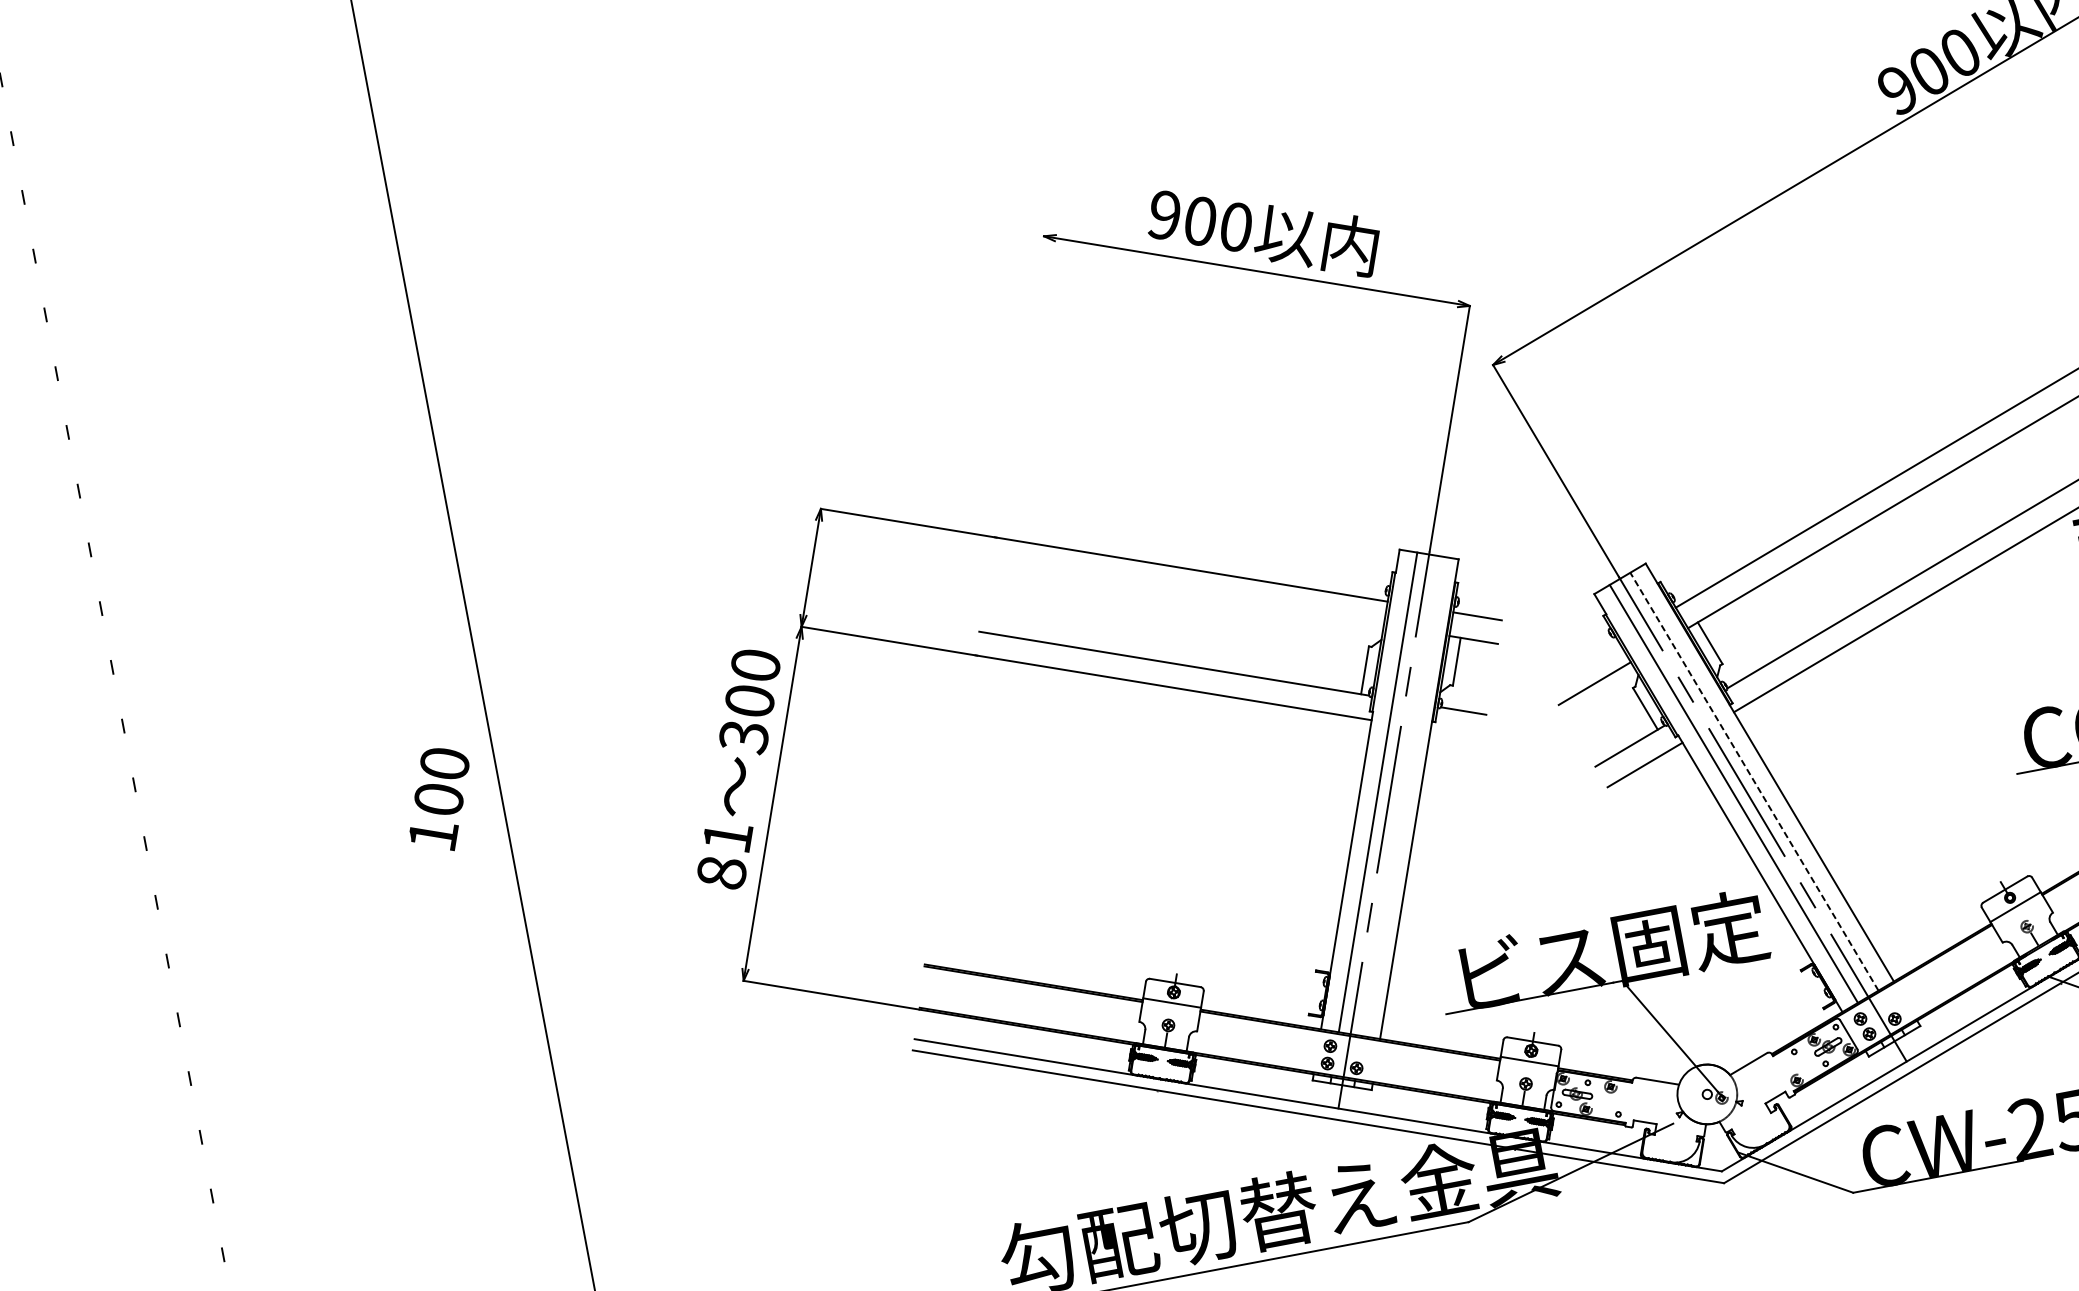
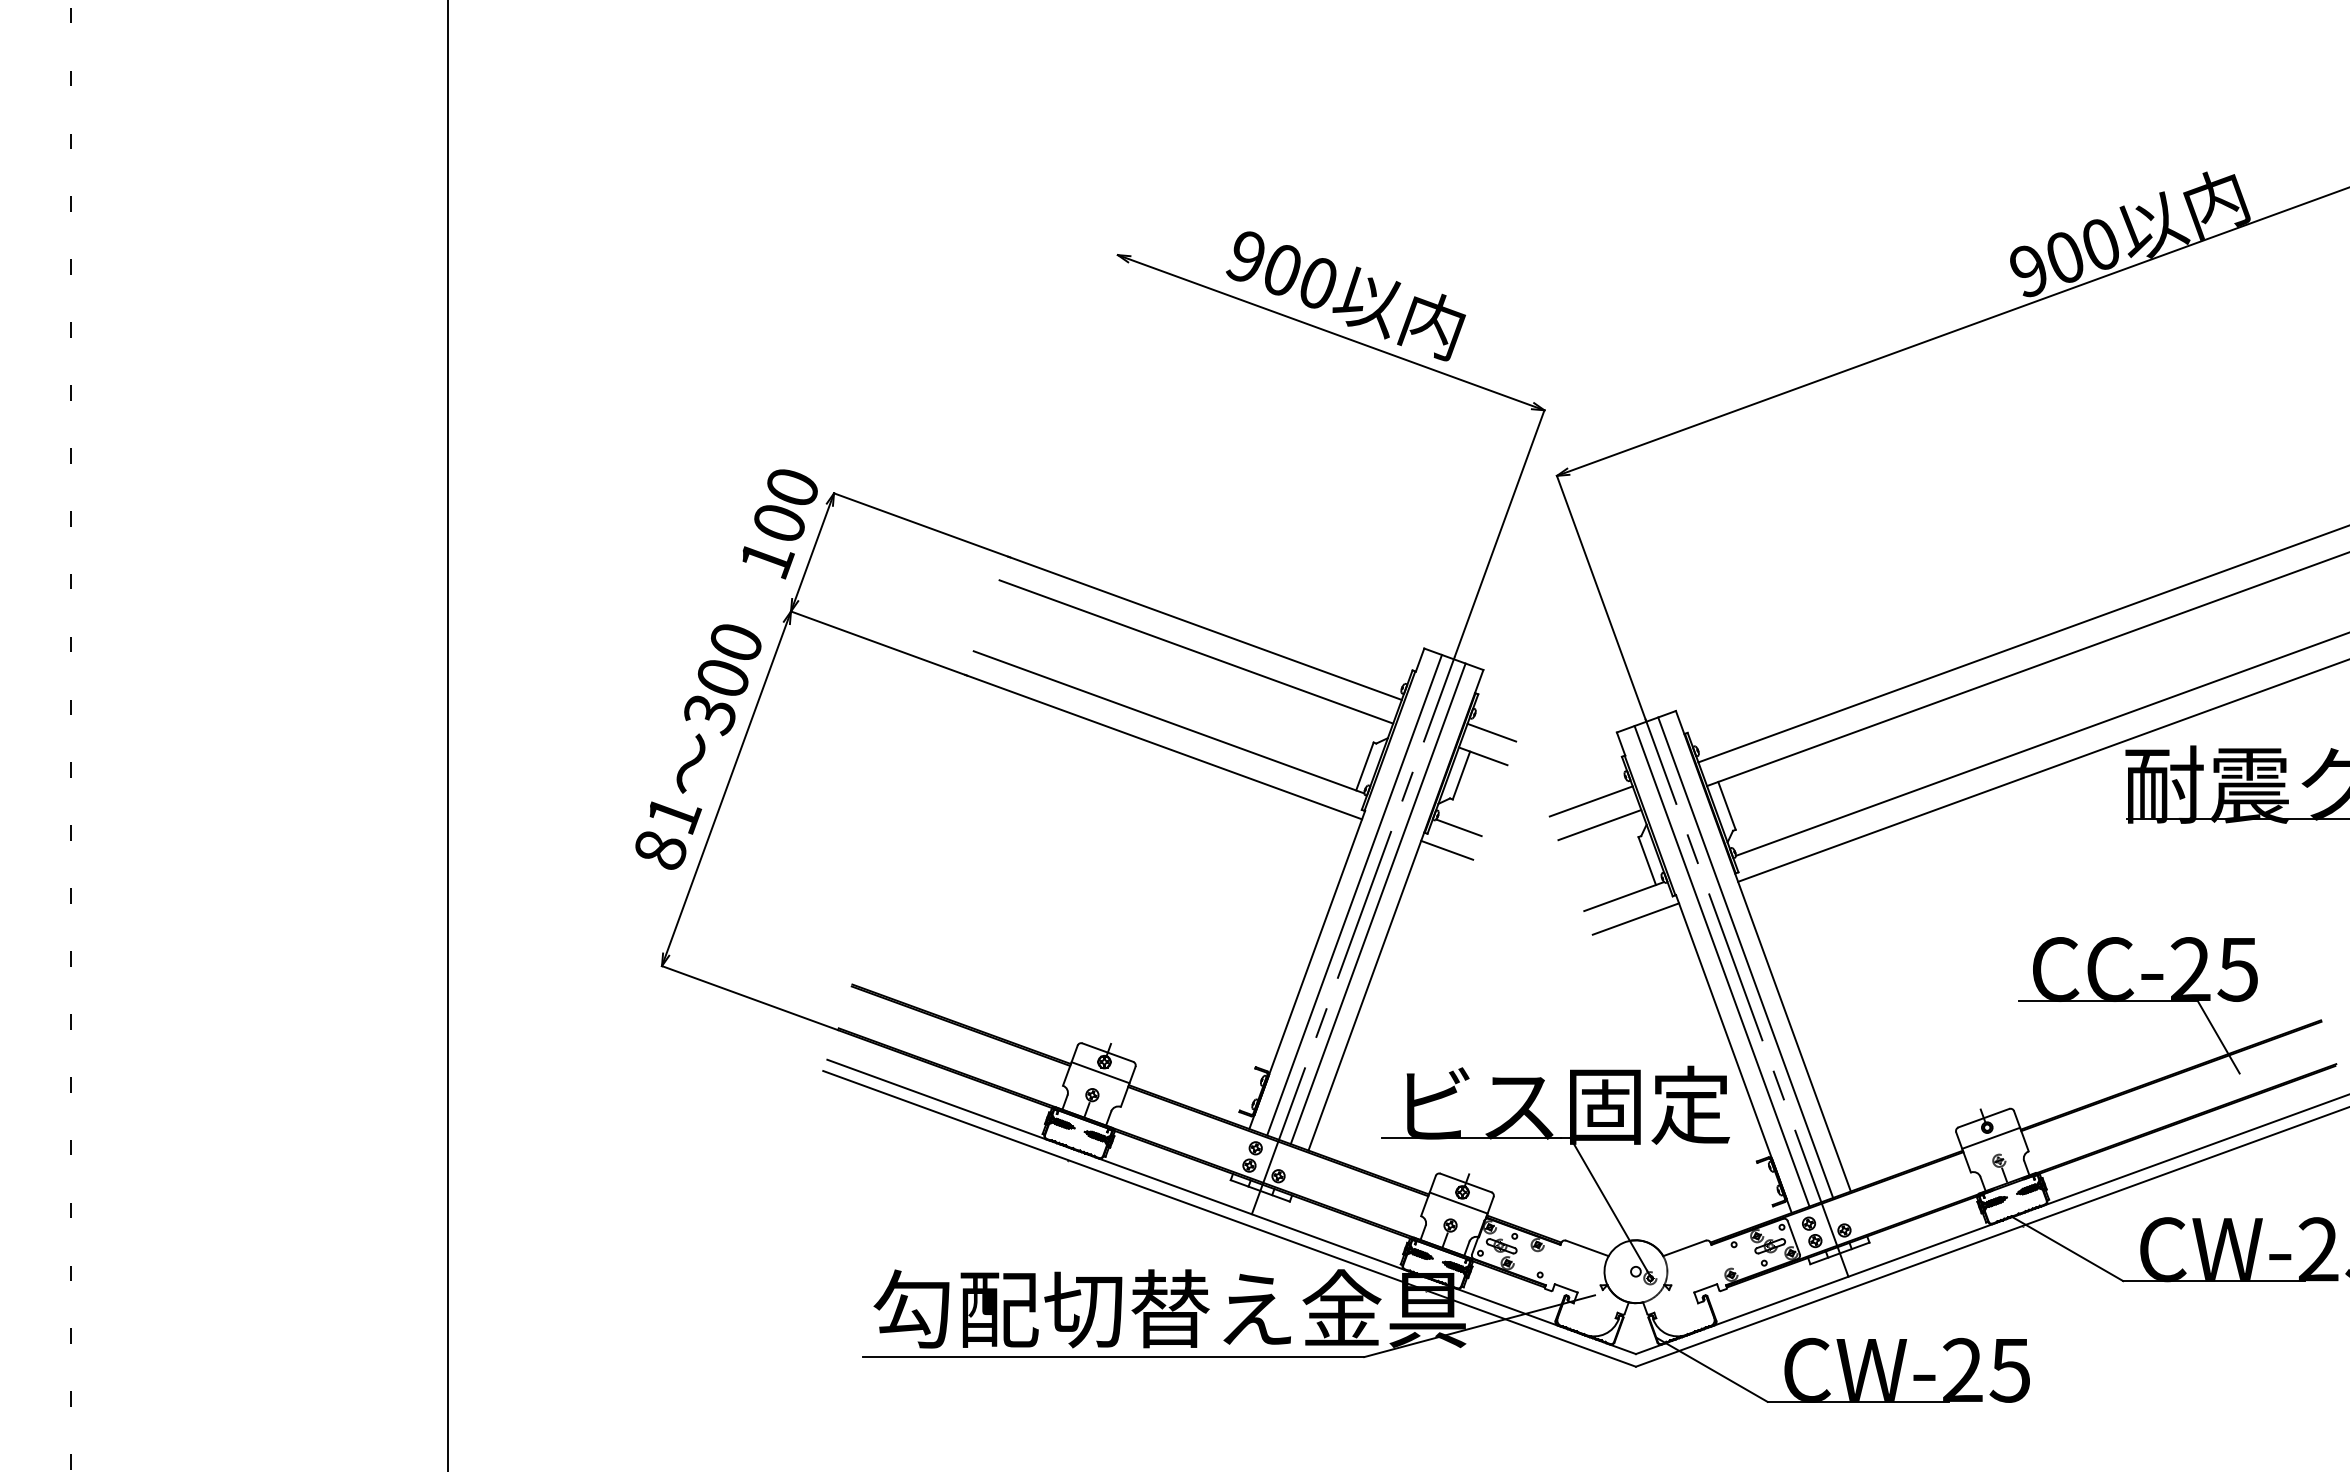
line: (1187, 592) -> (1196, 651), added
line: (1581, 663) -> (1590, 801), added
line: (1456, 733) -> (1447, 849), added
line: (1754, 781) -> (1745, 957), dashed -> solid
line: (1400, 796) -> (1377, 903), added
text: (439, 800) -> (779, 524), moved

